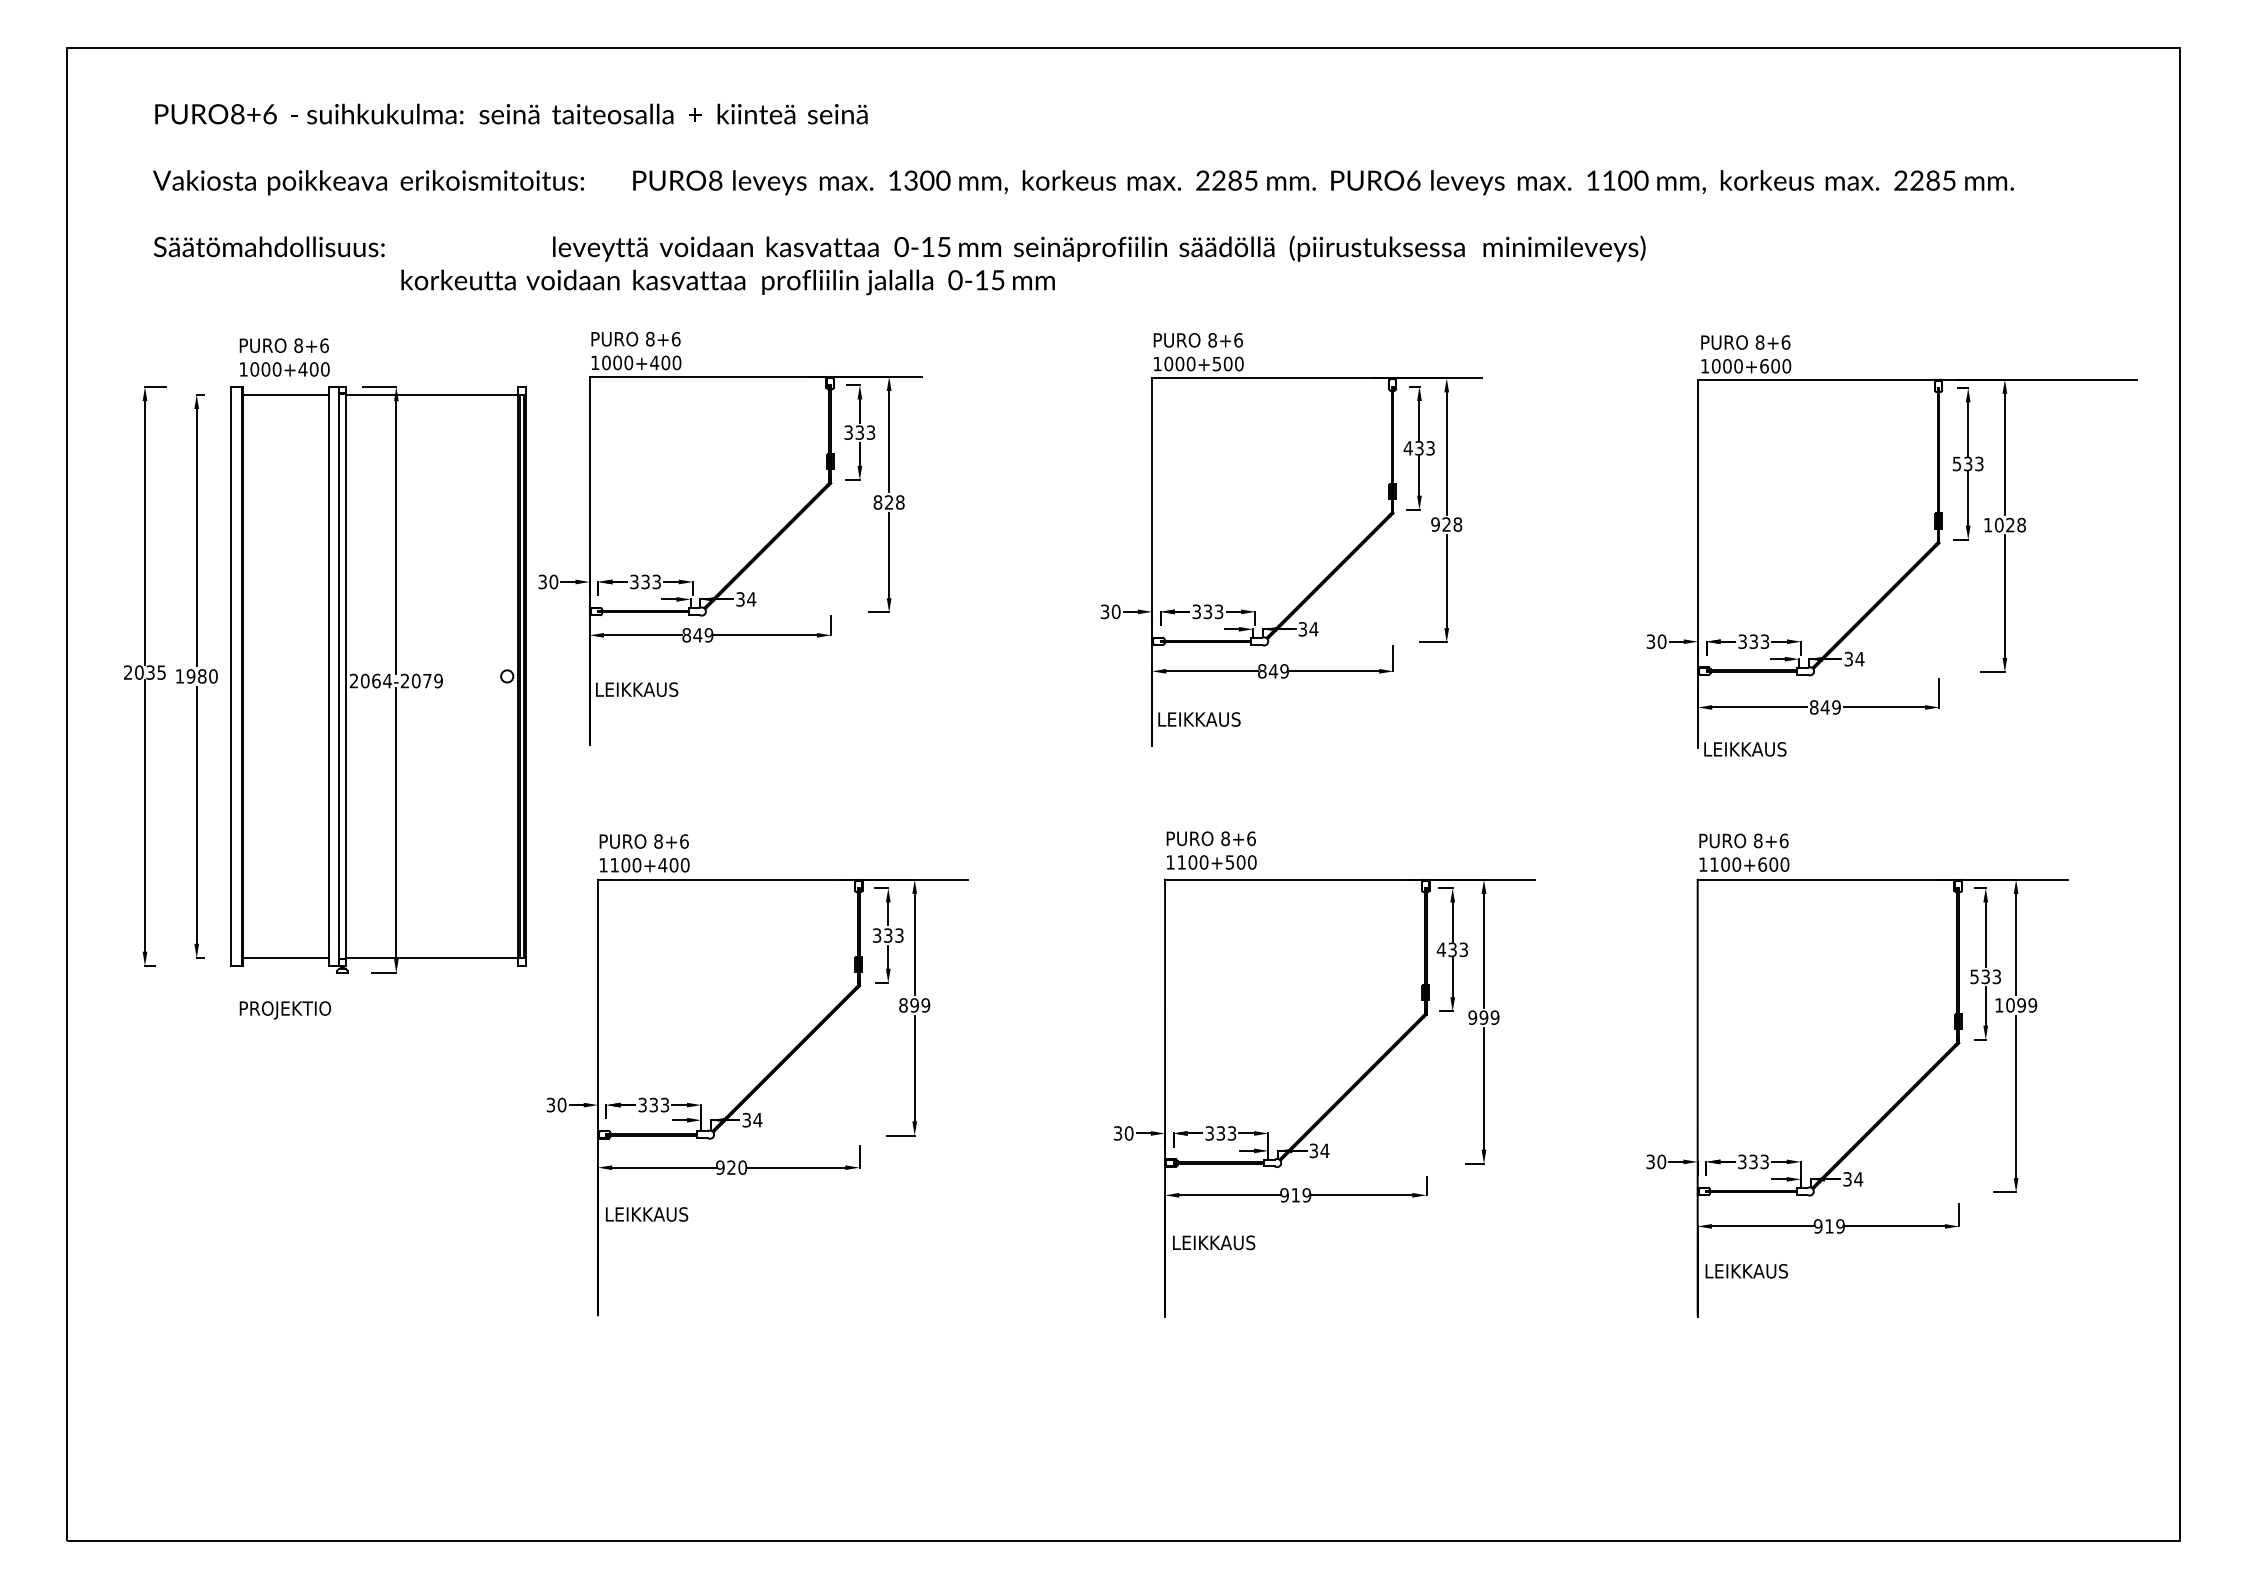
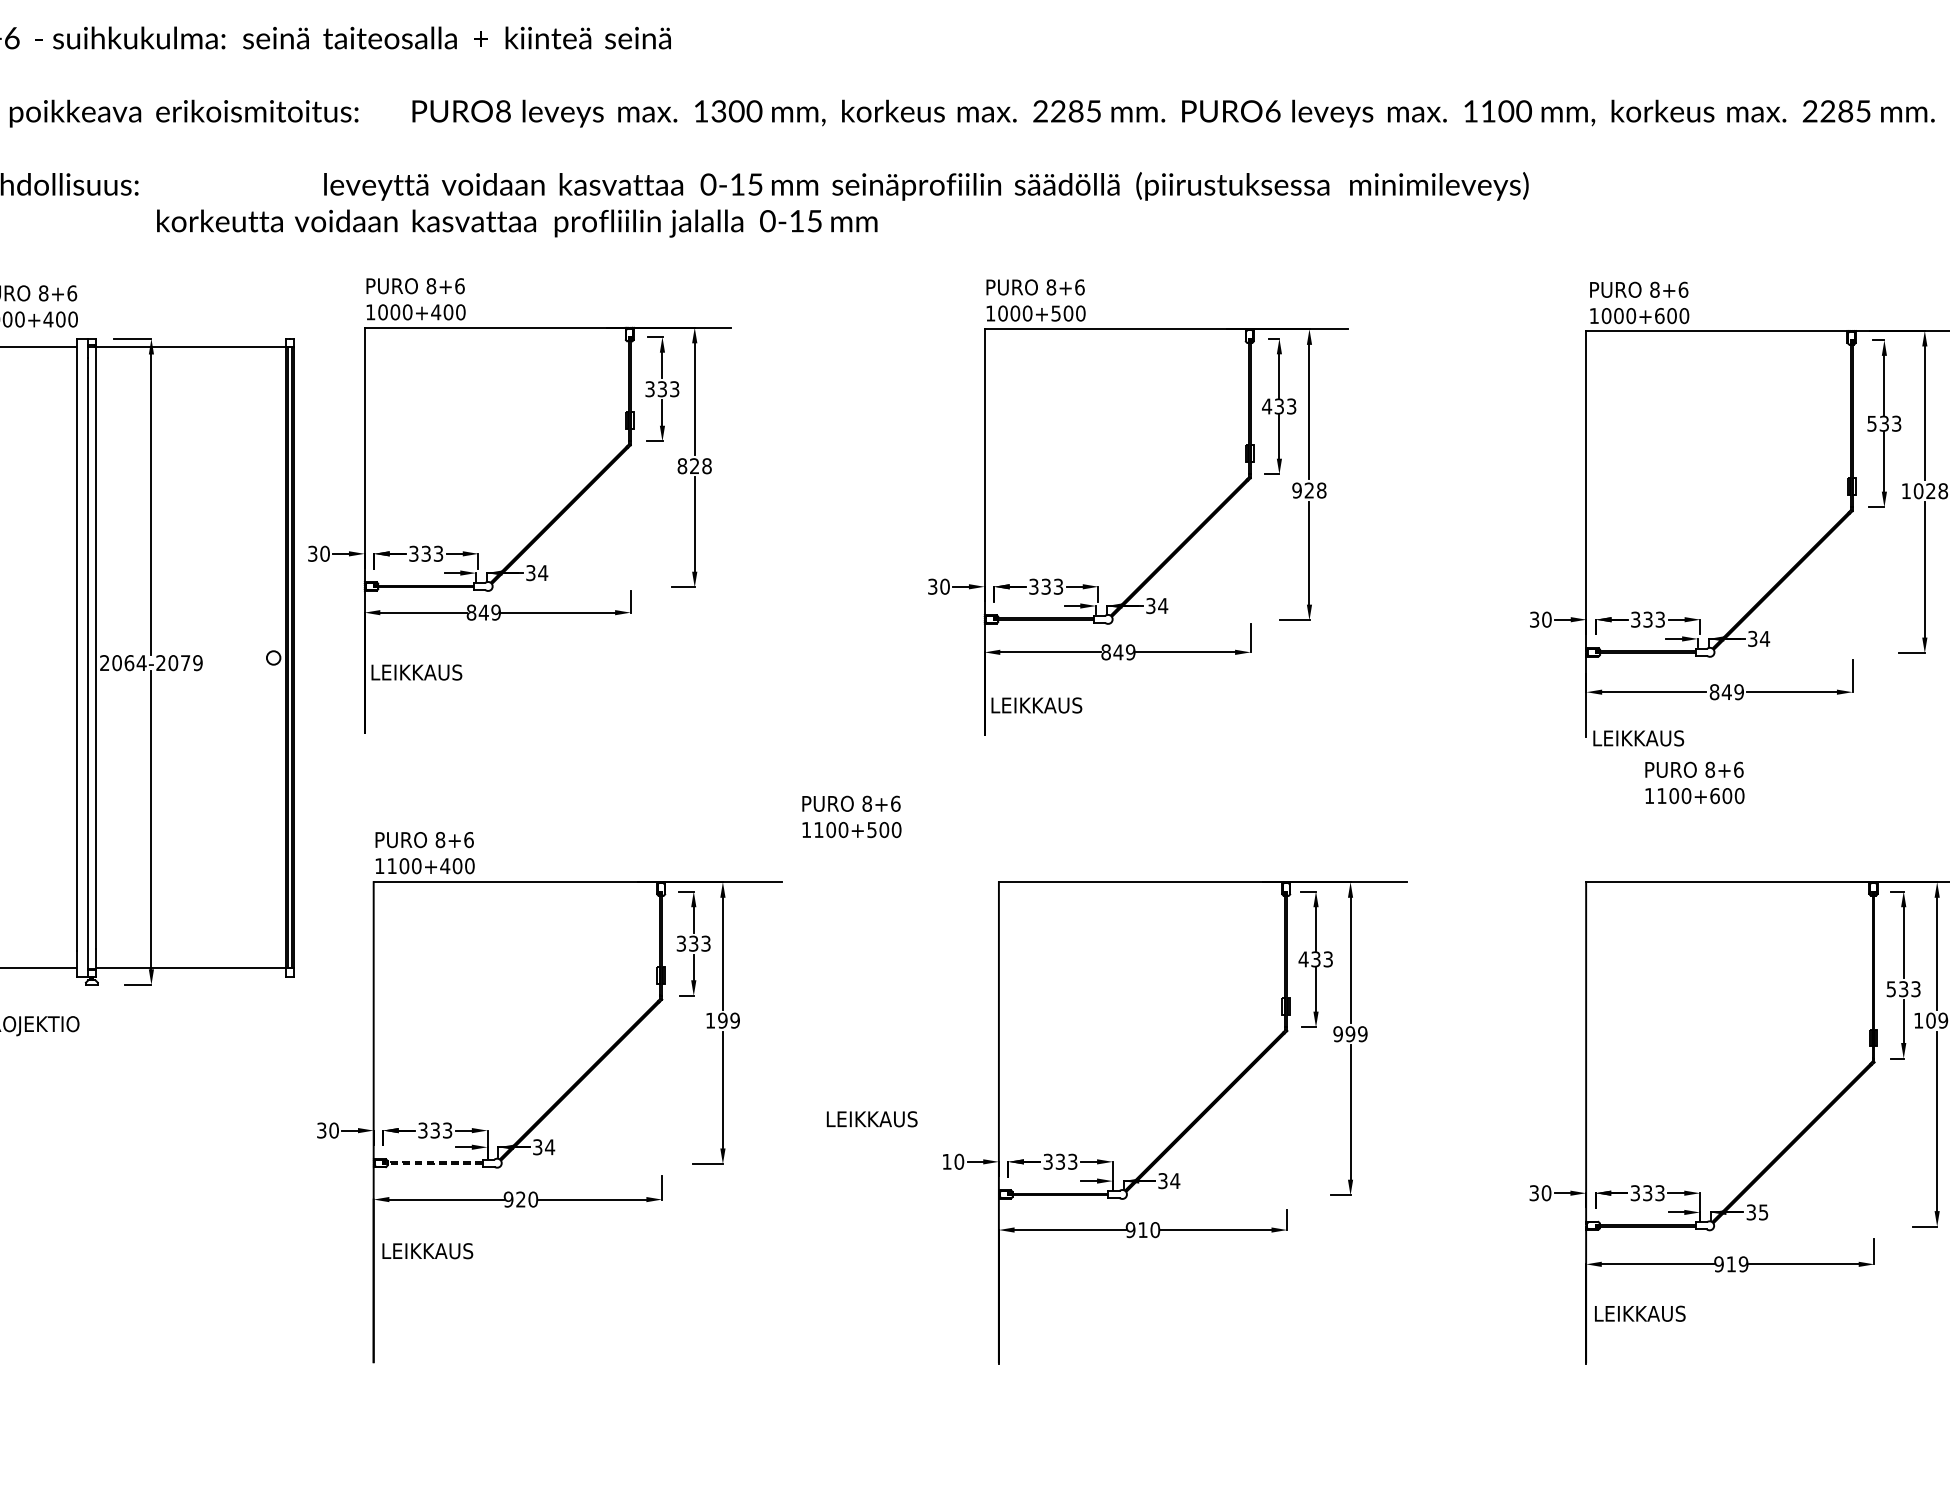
text: (1211, 850) -> (851, 816), moved
text: (1744, 852) -> (1695, 782), moved
text: (903, 1005) -> (710, 1020), 899 -> 199
text: (1117, 1133) -> (946, 1161), 30 -> 10
line: (606, 1134) -> (383, 1162), solid -> dashed
text: (1858, 1179) -> (1763, 1212), 34 -> 35
text: (1306, 1195) -> (1154, 1230), 919 -> 910
text: (1214, 1242) -> (872, 1118), moved

